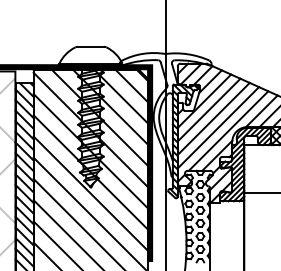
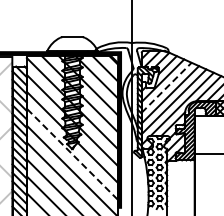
line: (210, 109) -> (167, 87), solid -> dashed
line: (89, 192) -> (71, 153), solid -> dashed

